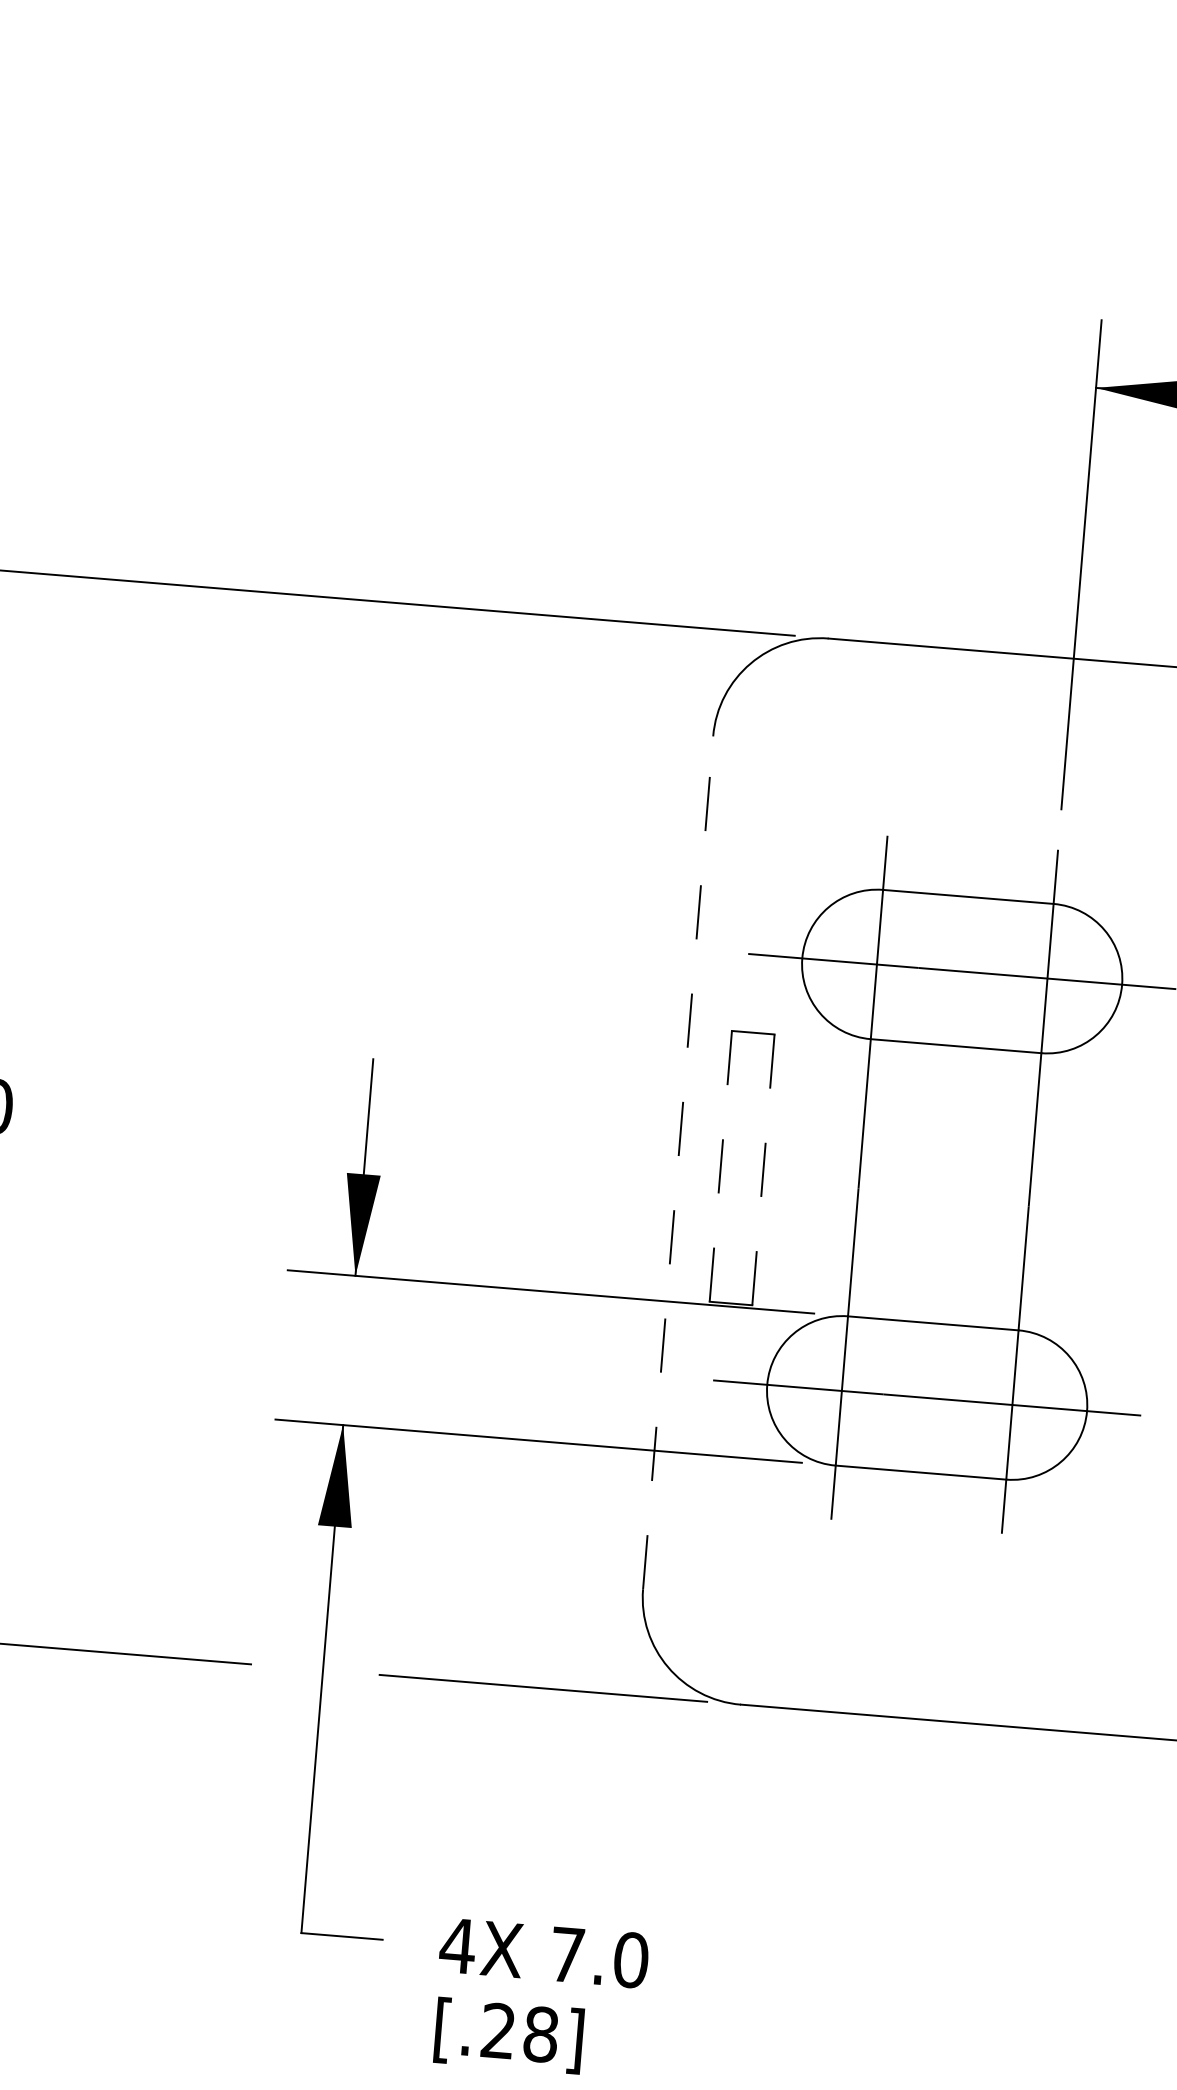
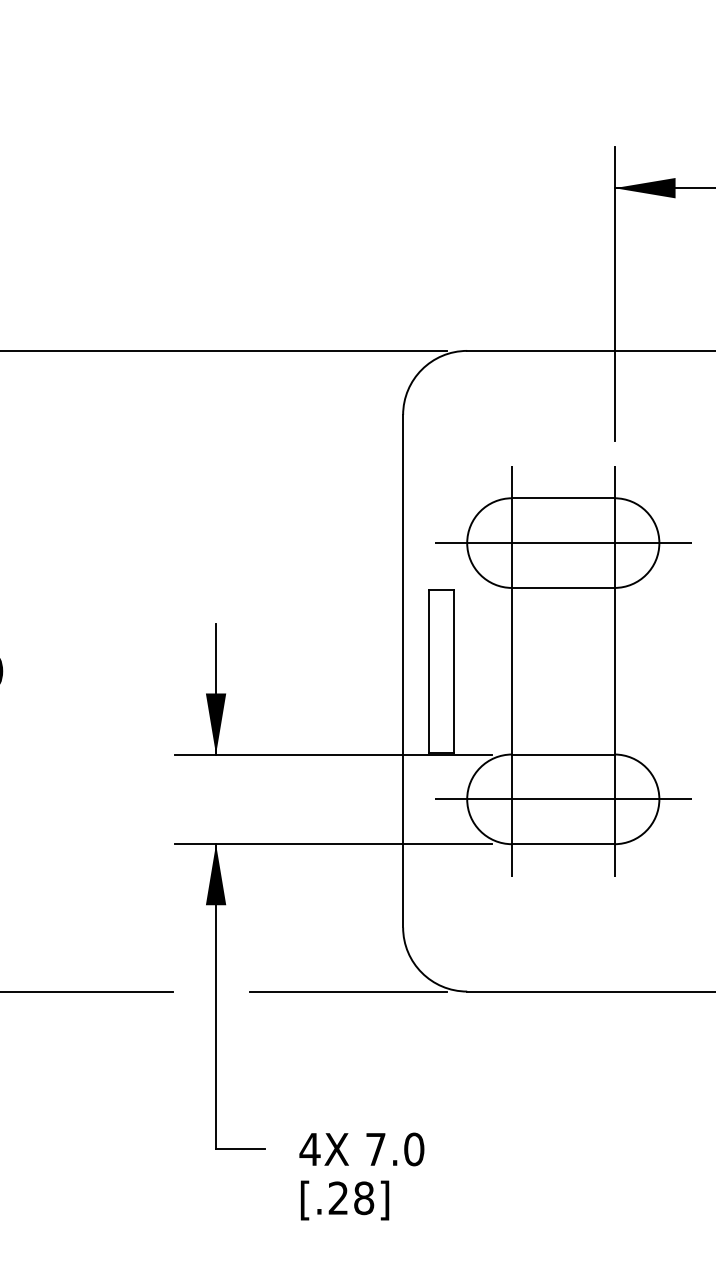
line: (678, 1161) -> (403, 670), dashed -> solid
line: (720, 1165) -> (428, 670), dashed -> solid
line: (763, 1170) -> (454, 671), dashed -> solid

